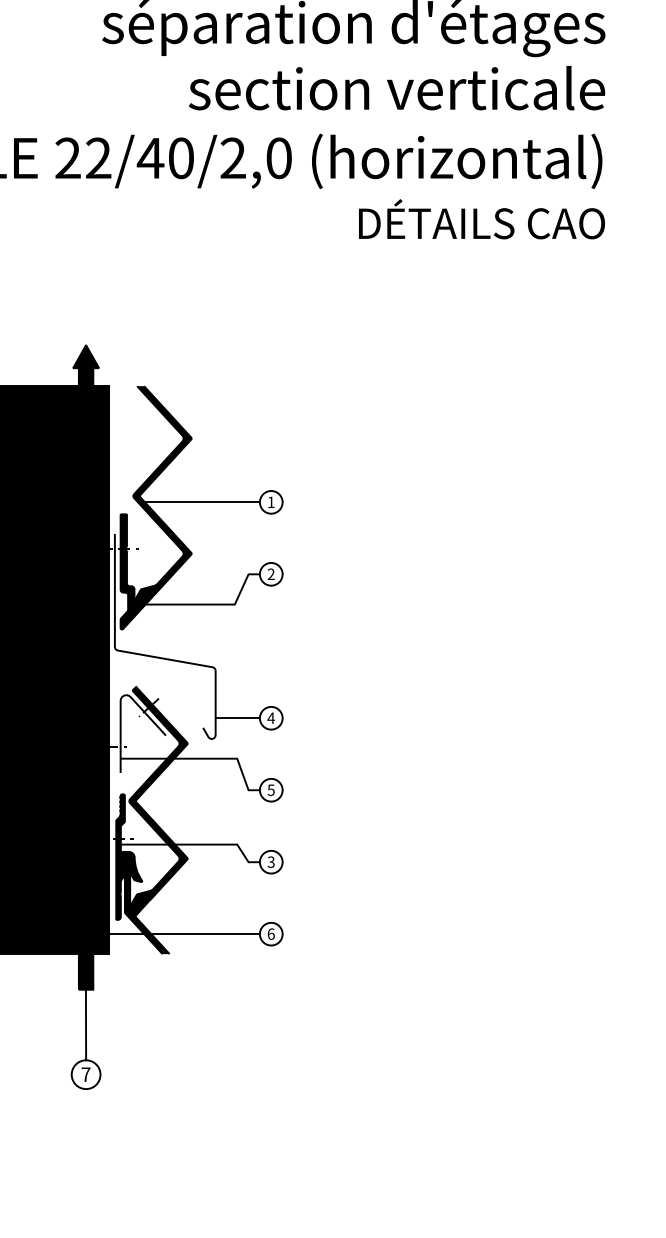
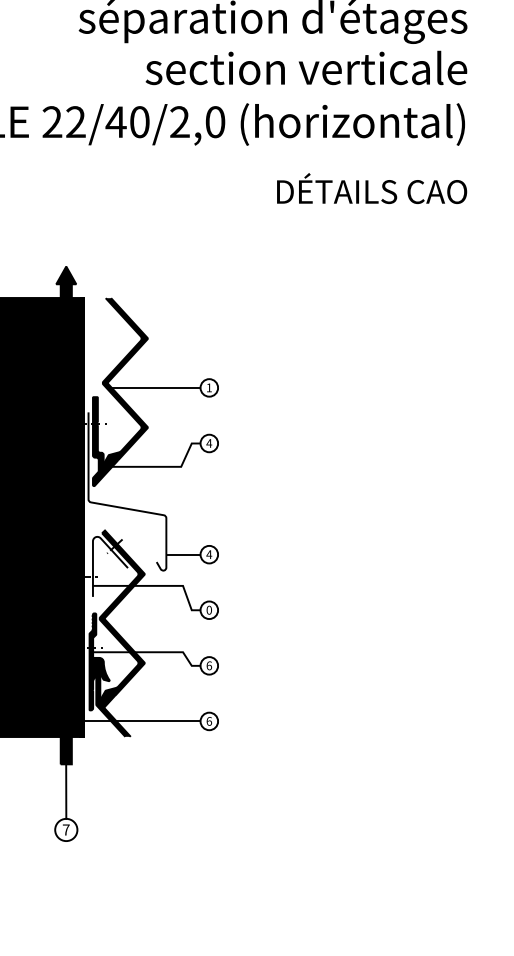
text: (481, 219) -> (371, 188), moved
text: (270, 573) -> (208, 442), 2 -> 4
text: (270, 789) -> (208, 609), 5 -> 0
text: (270, 861) -> (208, 665), 3 -> 6

